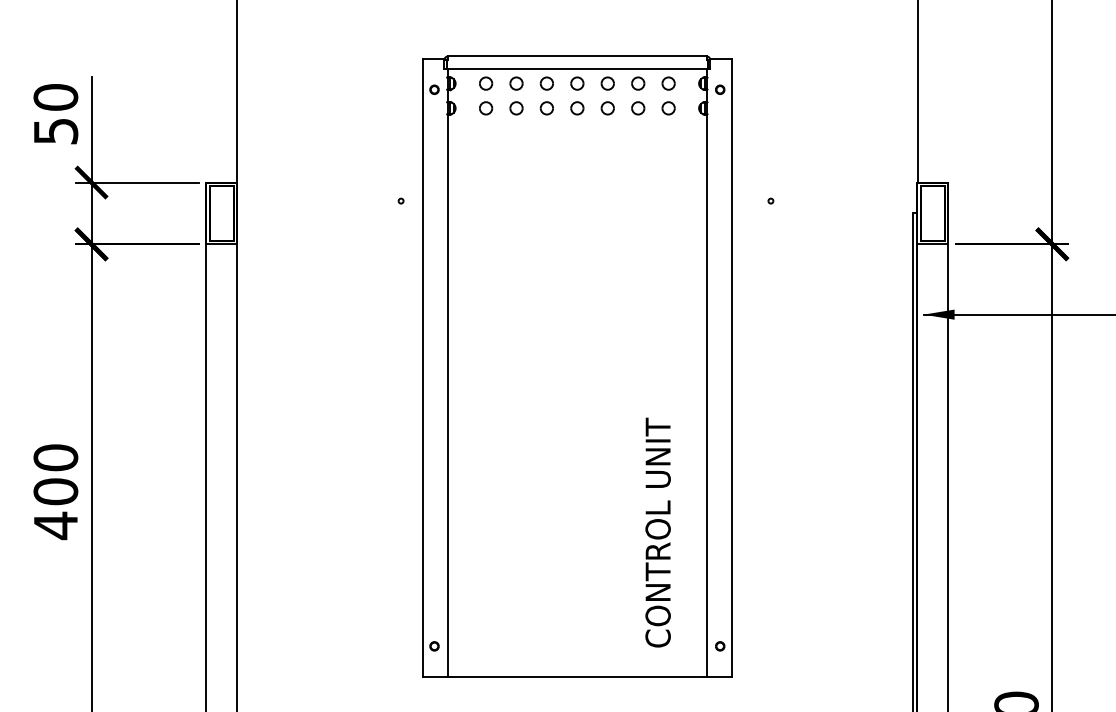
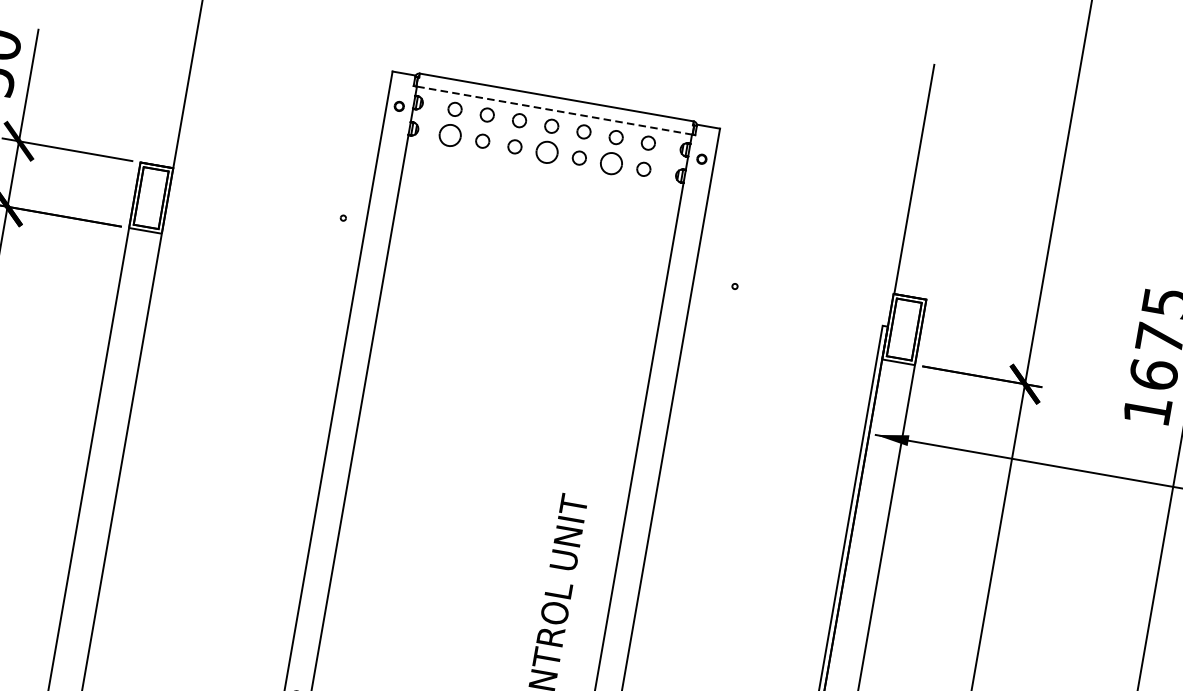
line: (576, 68) -> (553, 110), solid -> dashed
part: (486, 108) -> (450, 135), size x1.6
part: (577, 108) -> (547, 152), size x1.6
part: (638, 108) -> (611, 163), size x1.6

